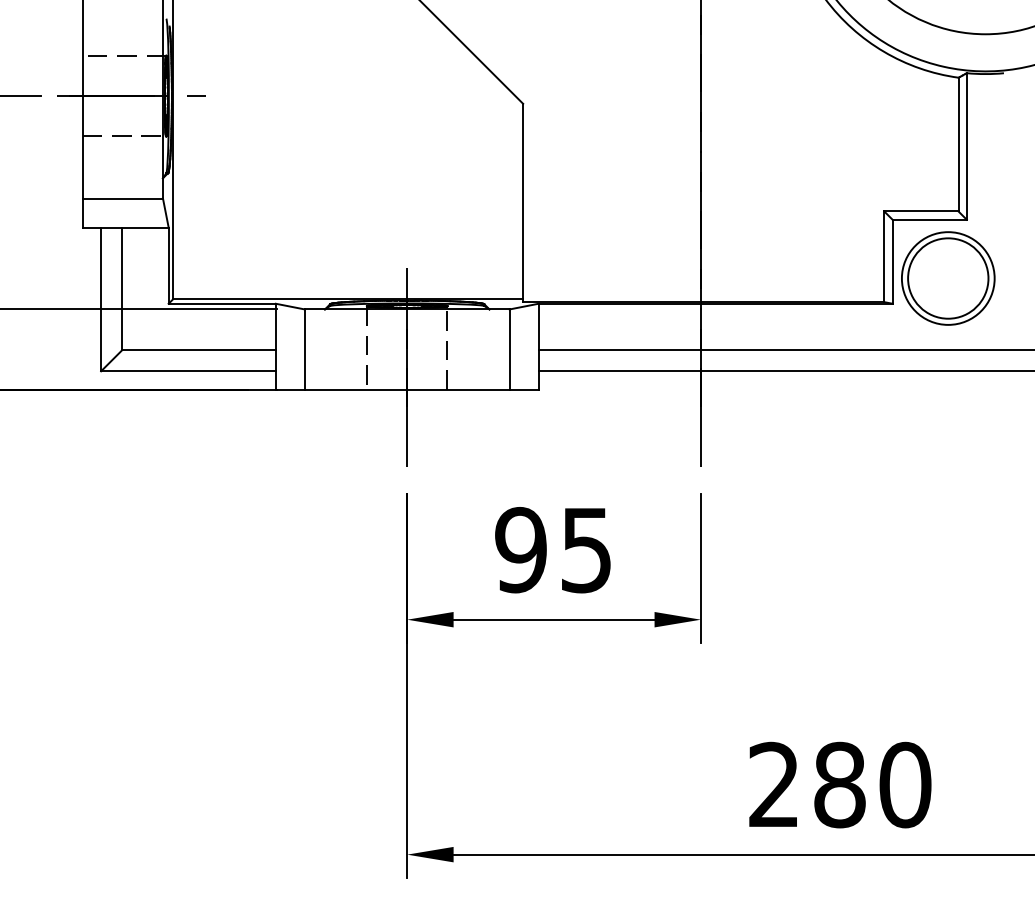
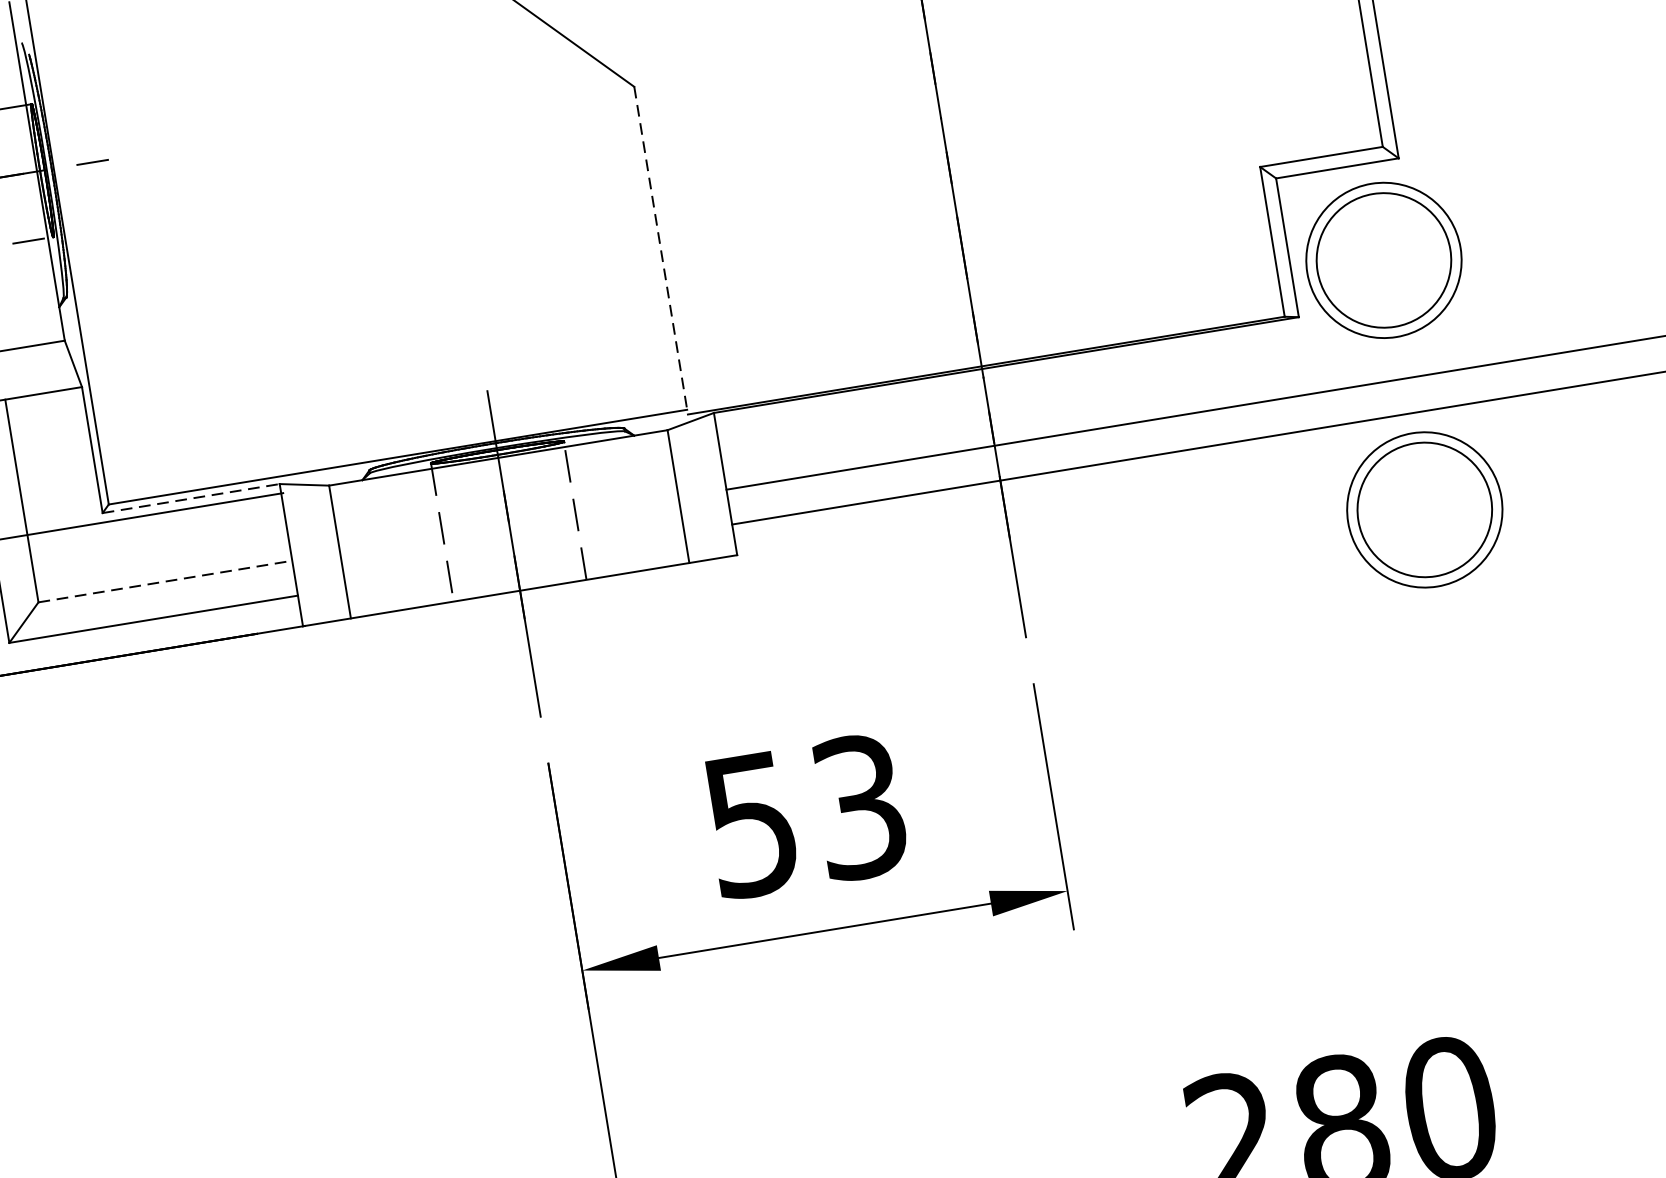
line: (523, 203) -> (661, 251), solid -> dashed
line: (222, 303) -> (191, 498), solid -> dashed
line: (199, 350) -> (166, 581), solid -> dashed
part: (948, 429) -> (1425, 509), added
text: (553, 549) -> (804, 814), 95 -> 53

